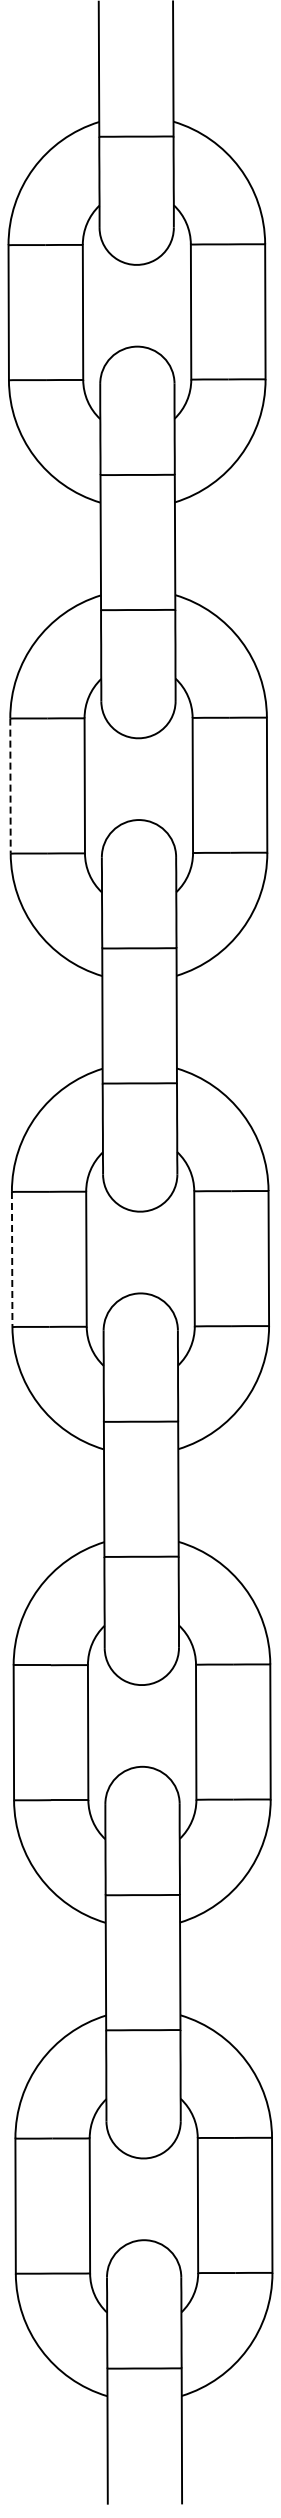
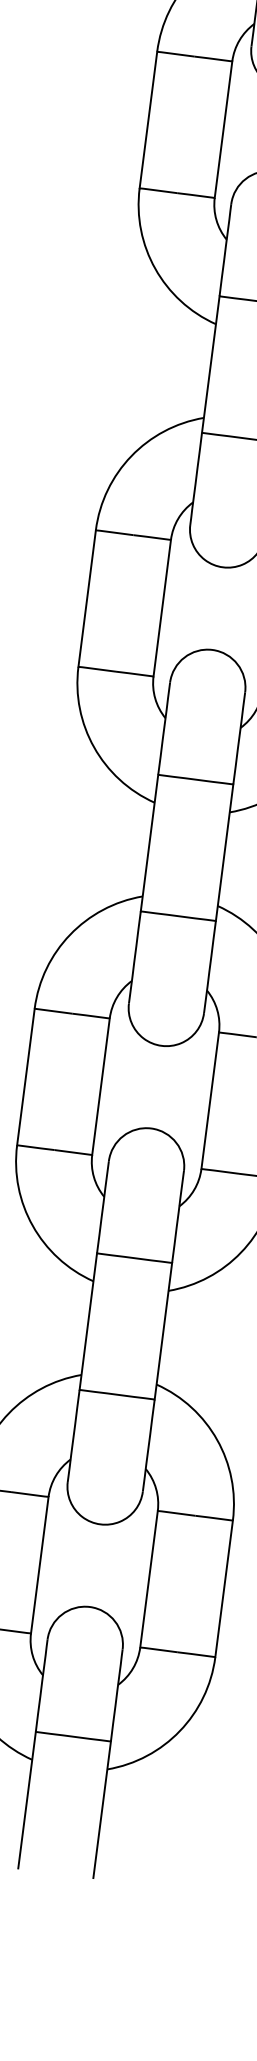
line: (10, 786) -> (148, 120), dashed -> solid
line: (12, 1259) -> (87, 598), dashed -> solid

